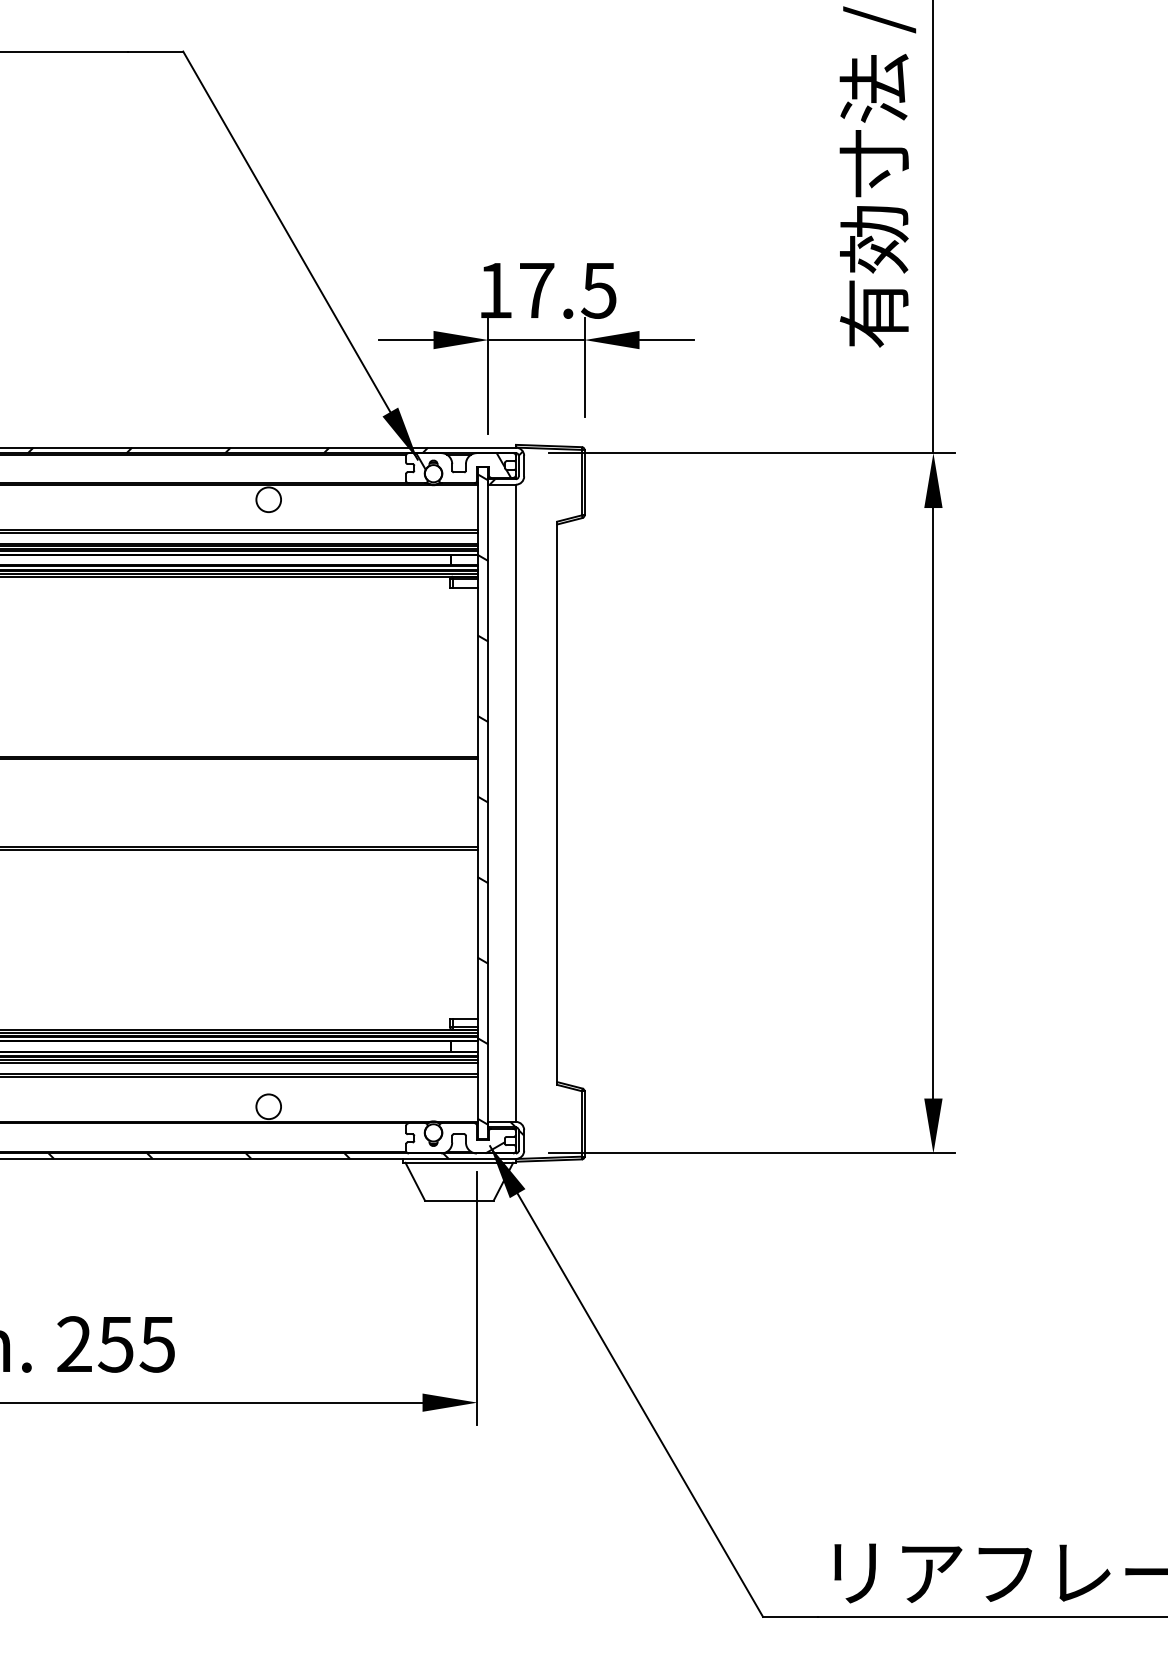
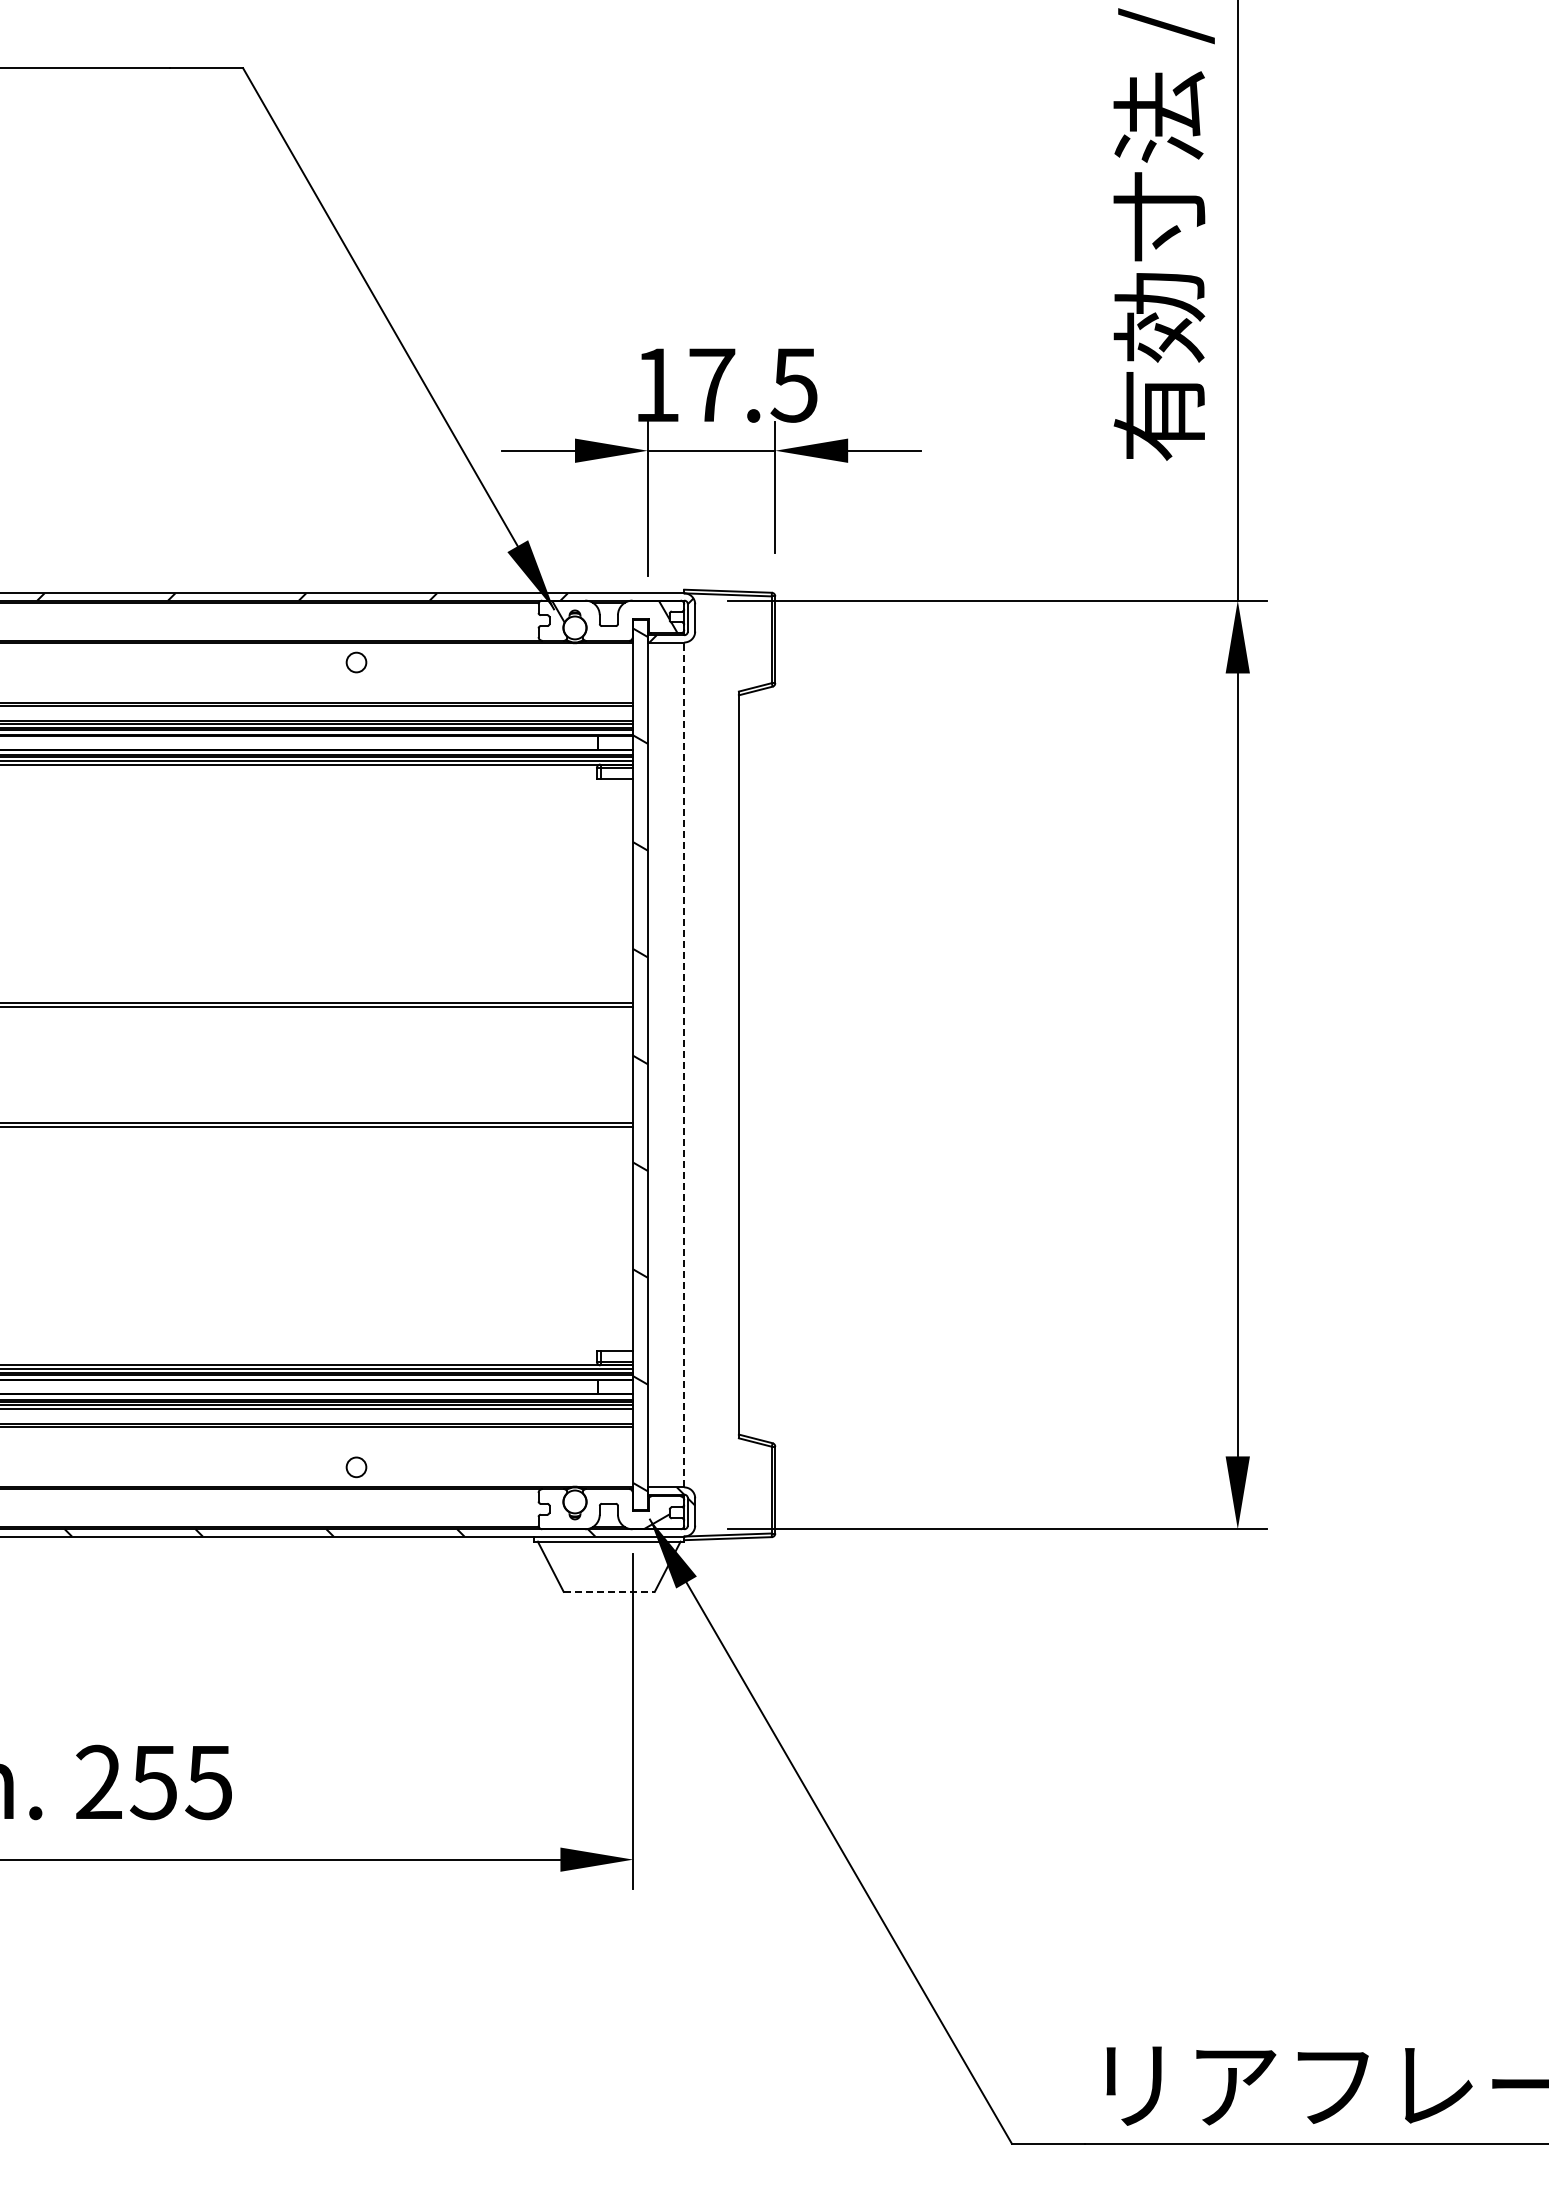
circle: (268, 499) -> (356, 662), size x0.6
line: (516, 802) -> (684, 1064), solid -> dashed
circle: (268, 1106) -> (356, 1466), size x0.6
line: (459, 1200) -> (609, 1591), solid -> dashed

